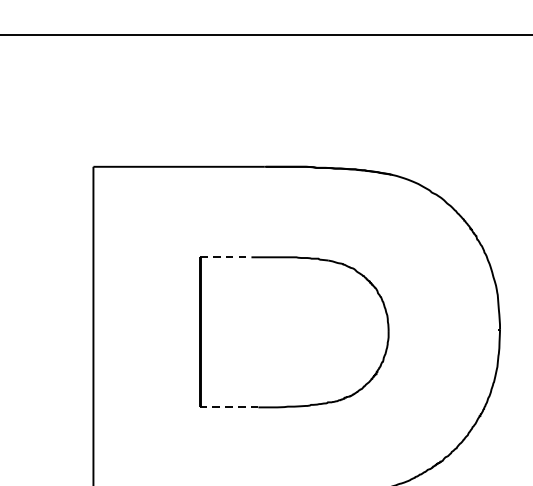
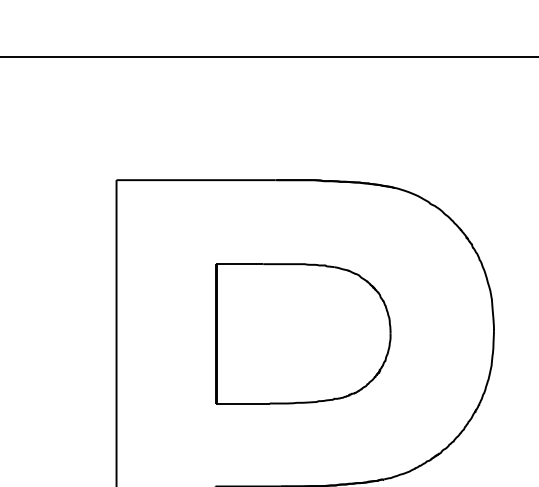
line: (225, 257) -> (239, 264), dashed -> solid
line: (229, 407) -> (242, 403), dashed -> solid

